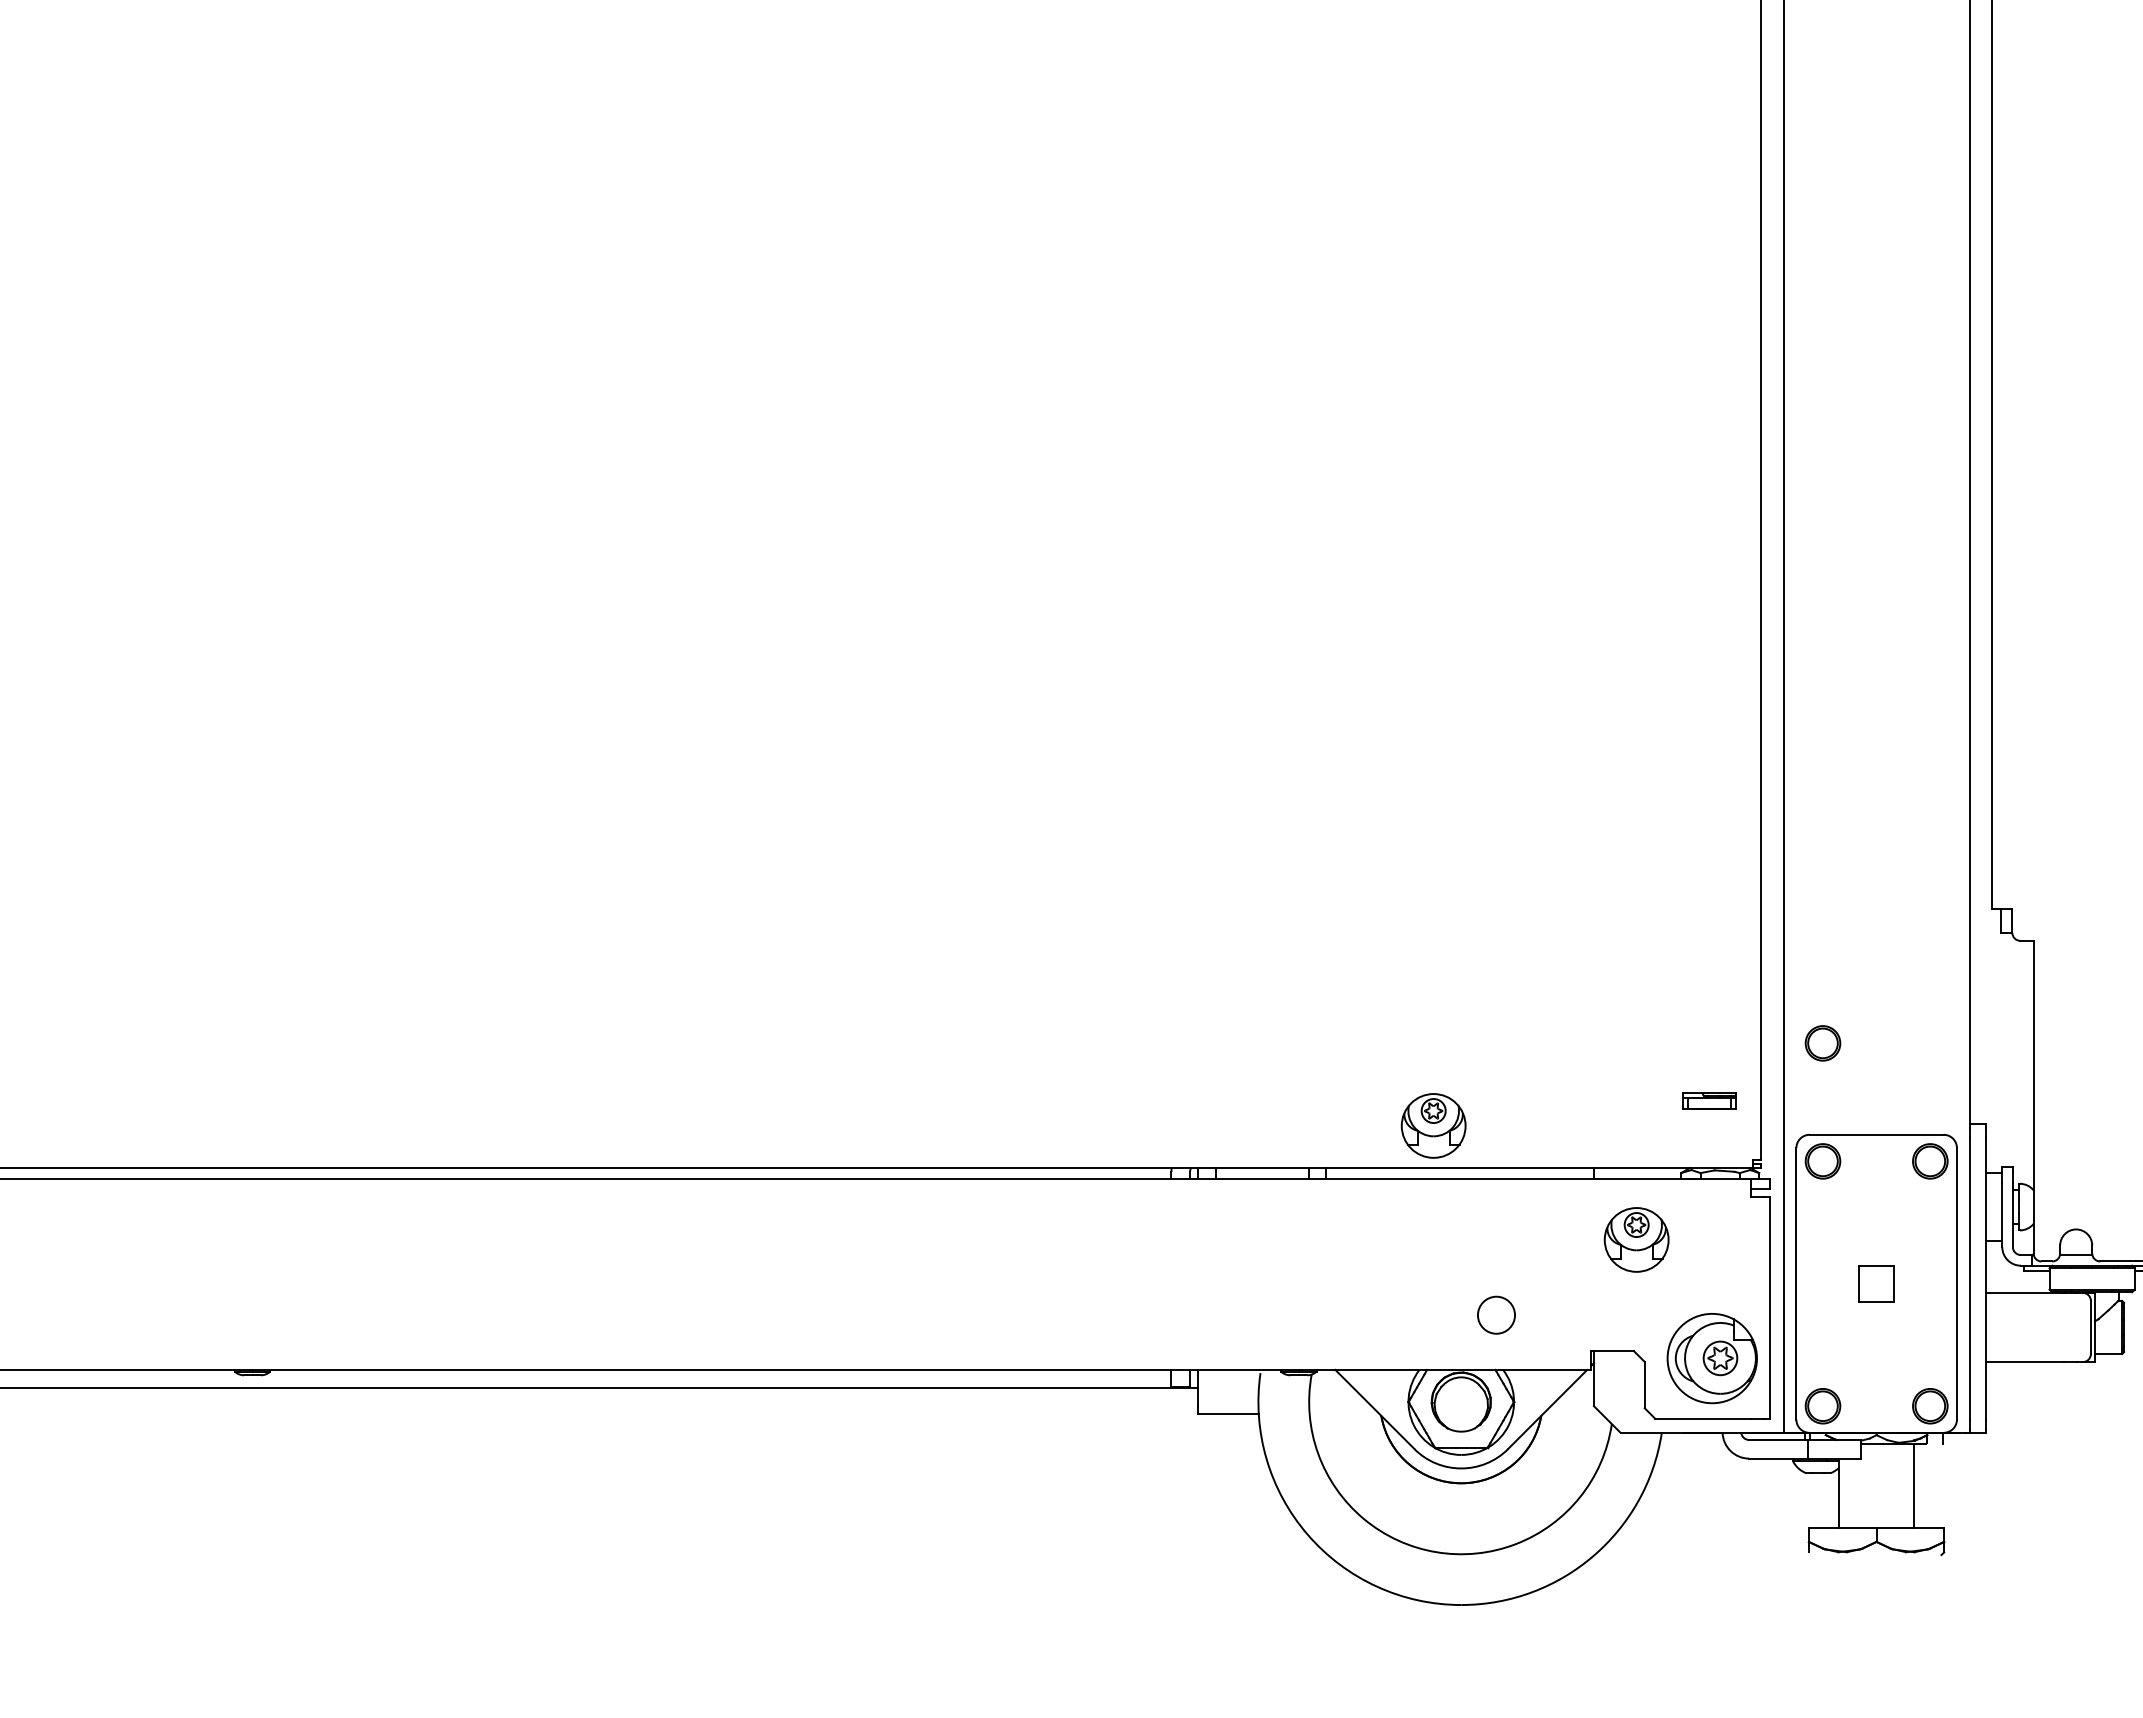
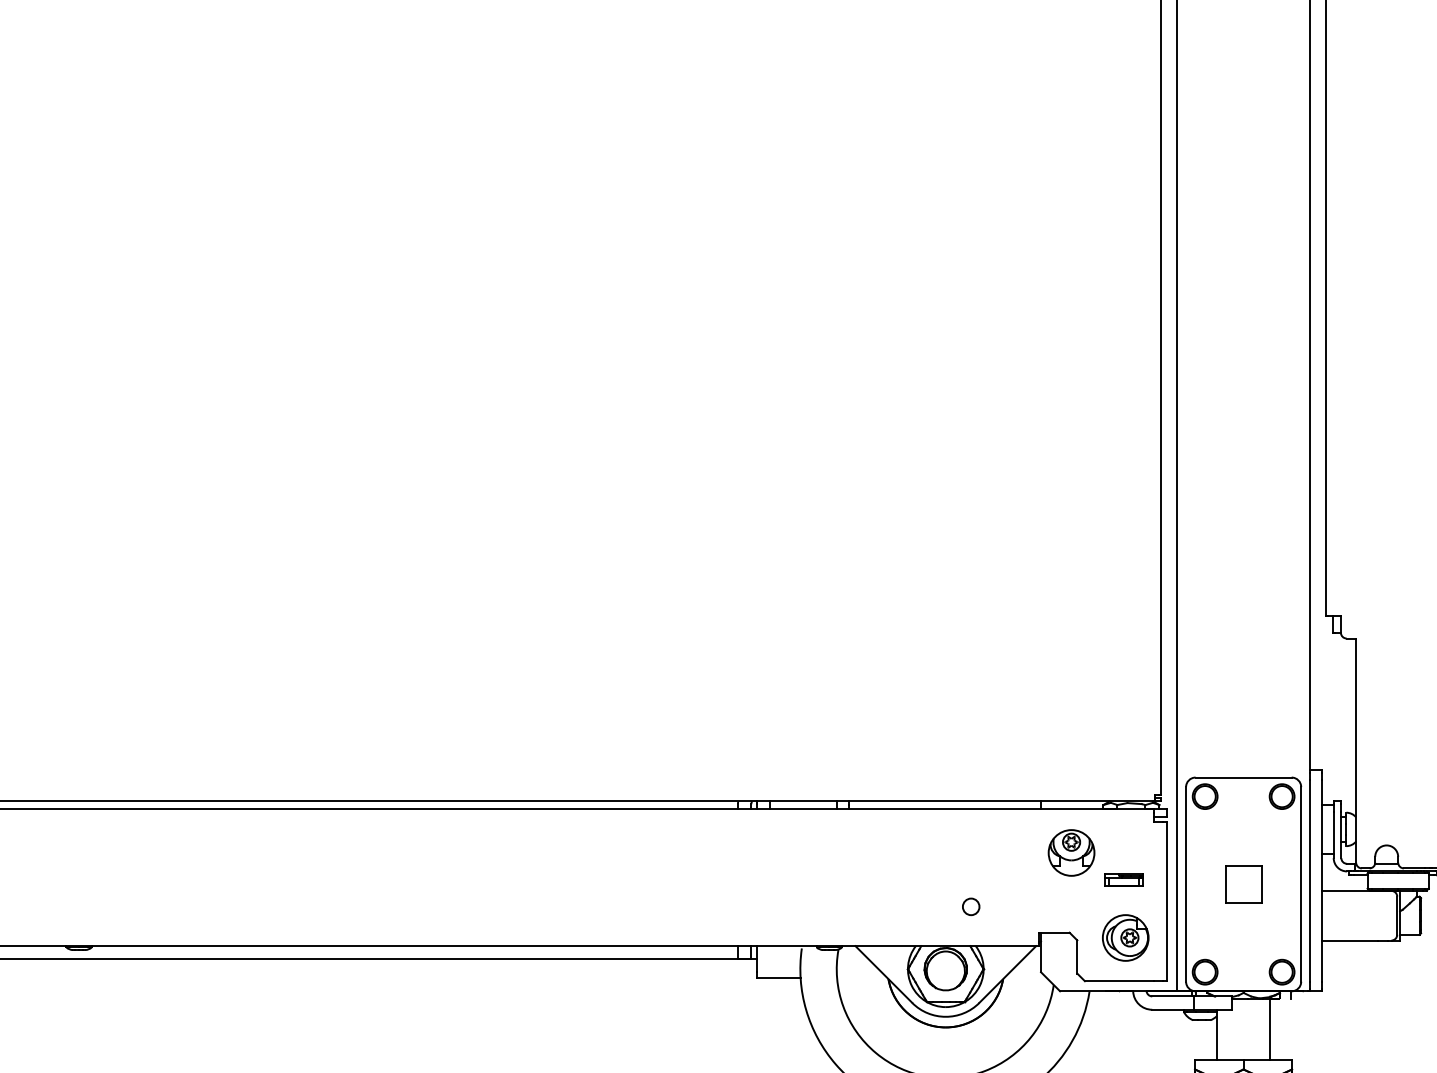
part: (1822, 1043) -> (1204, 712), removed
part: (1709, 1100) -> (1123, 879), moved
part: (1433, 1125) -> (925, 770), removed
part: (1876, 1283) -> (1243, 884), size x1.43
circle: (1496, 1314) -> (971, 906), size x0.62
part: (1711, 1358) -> (1125, 937), size x0.71

